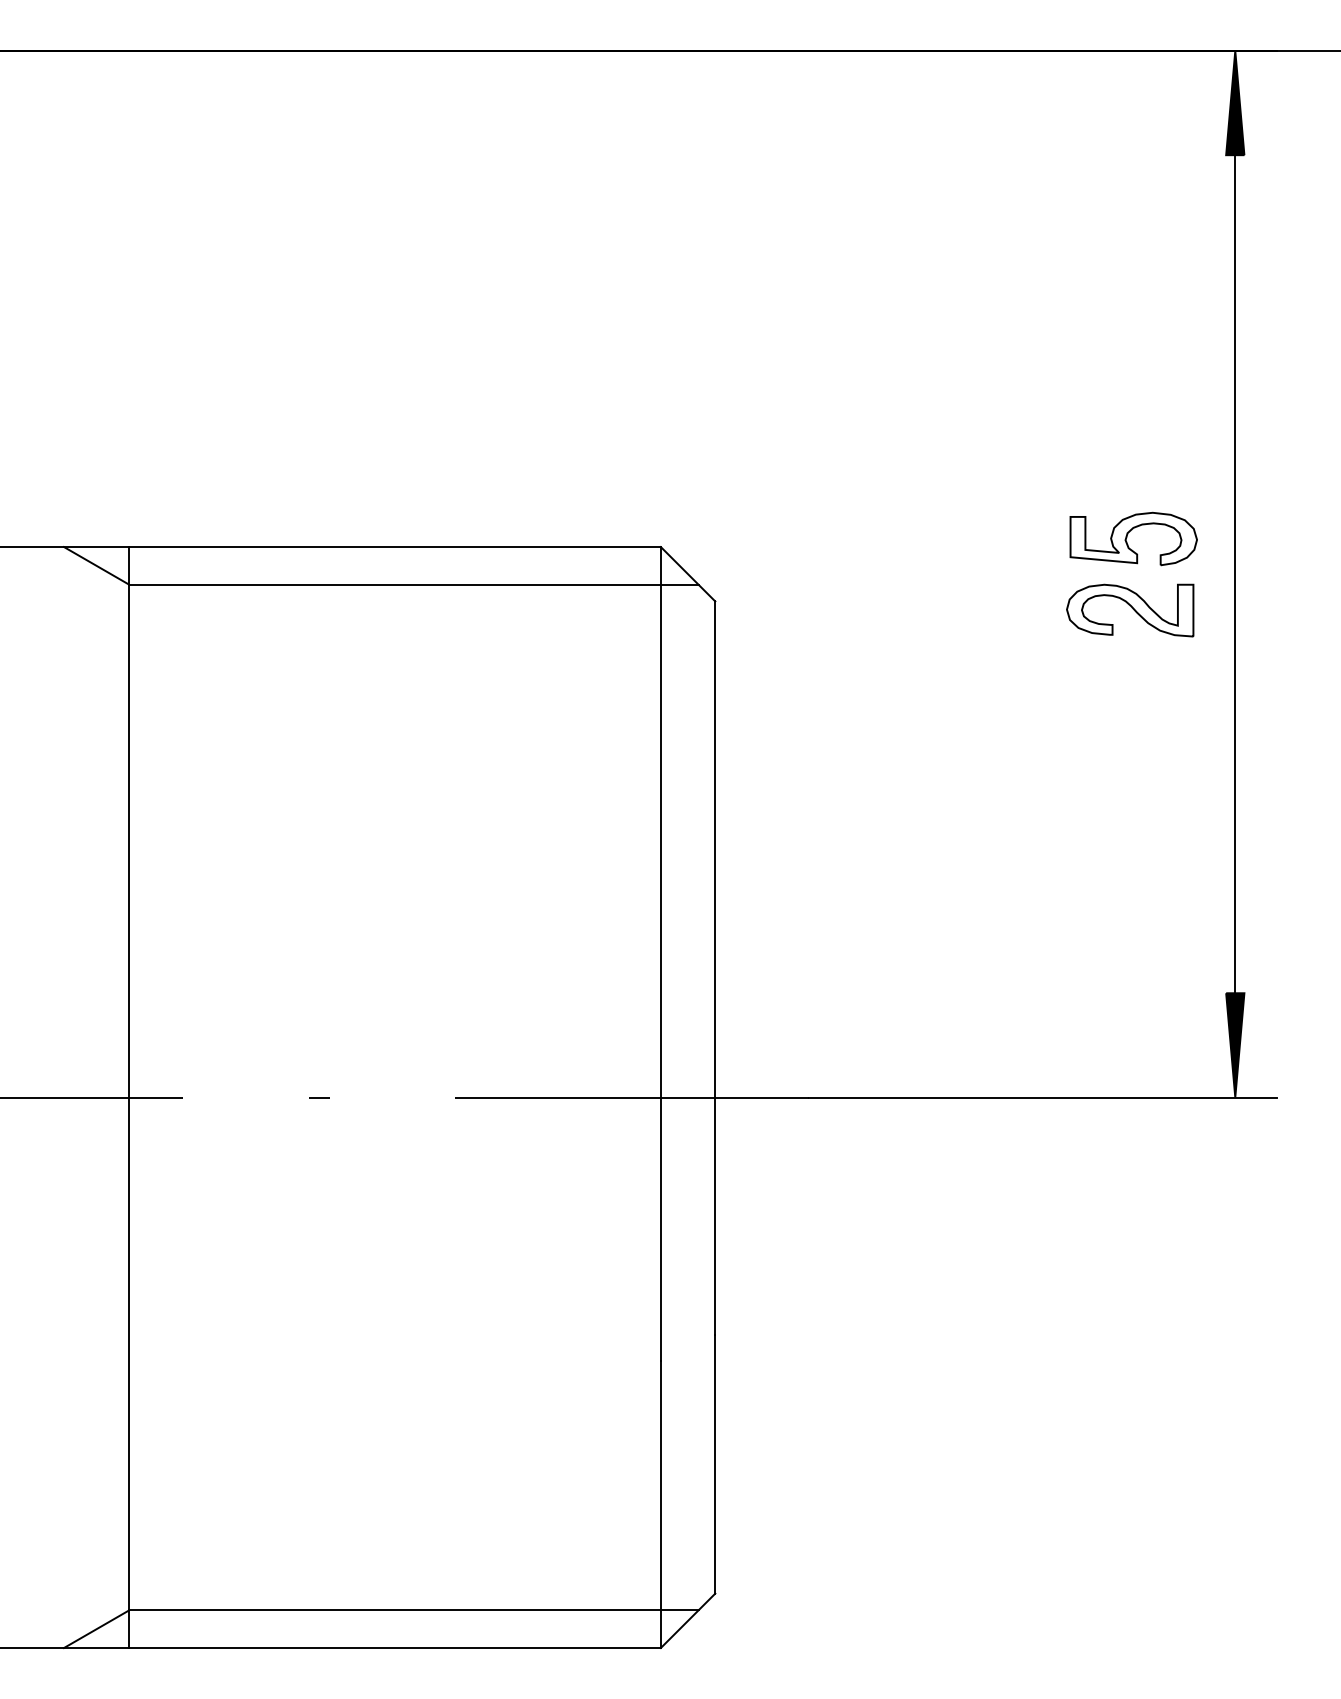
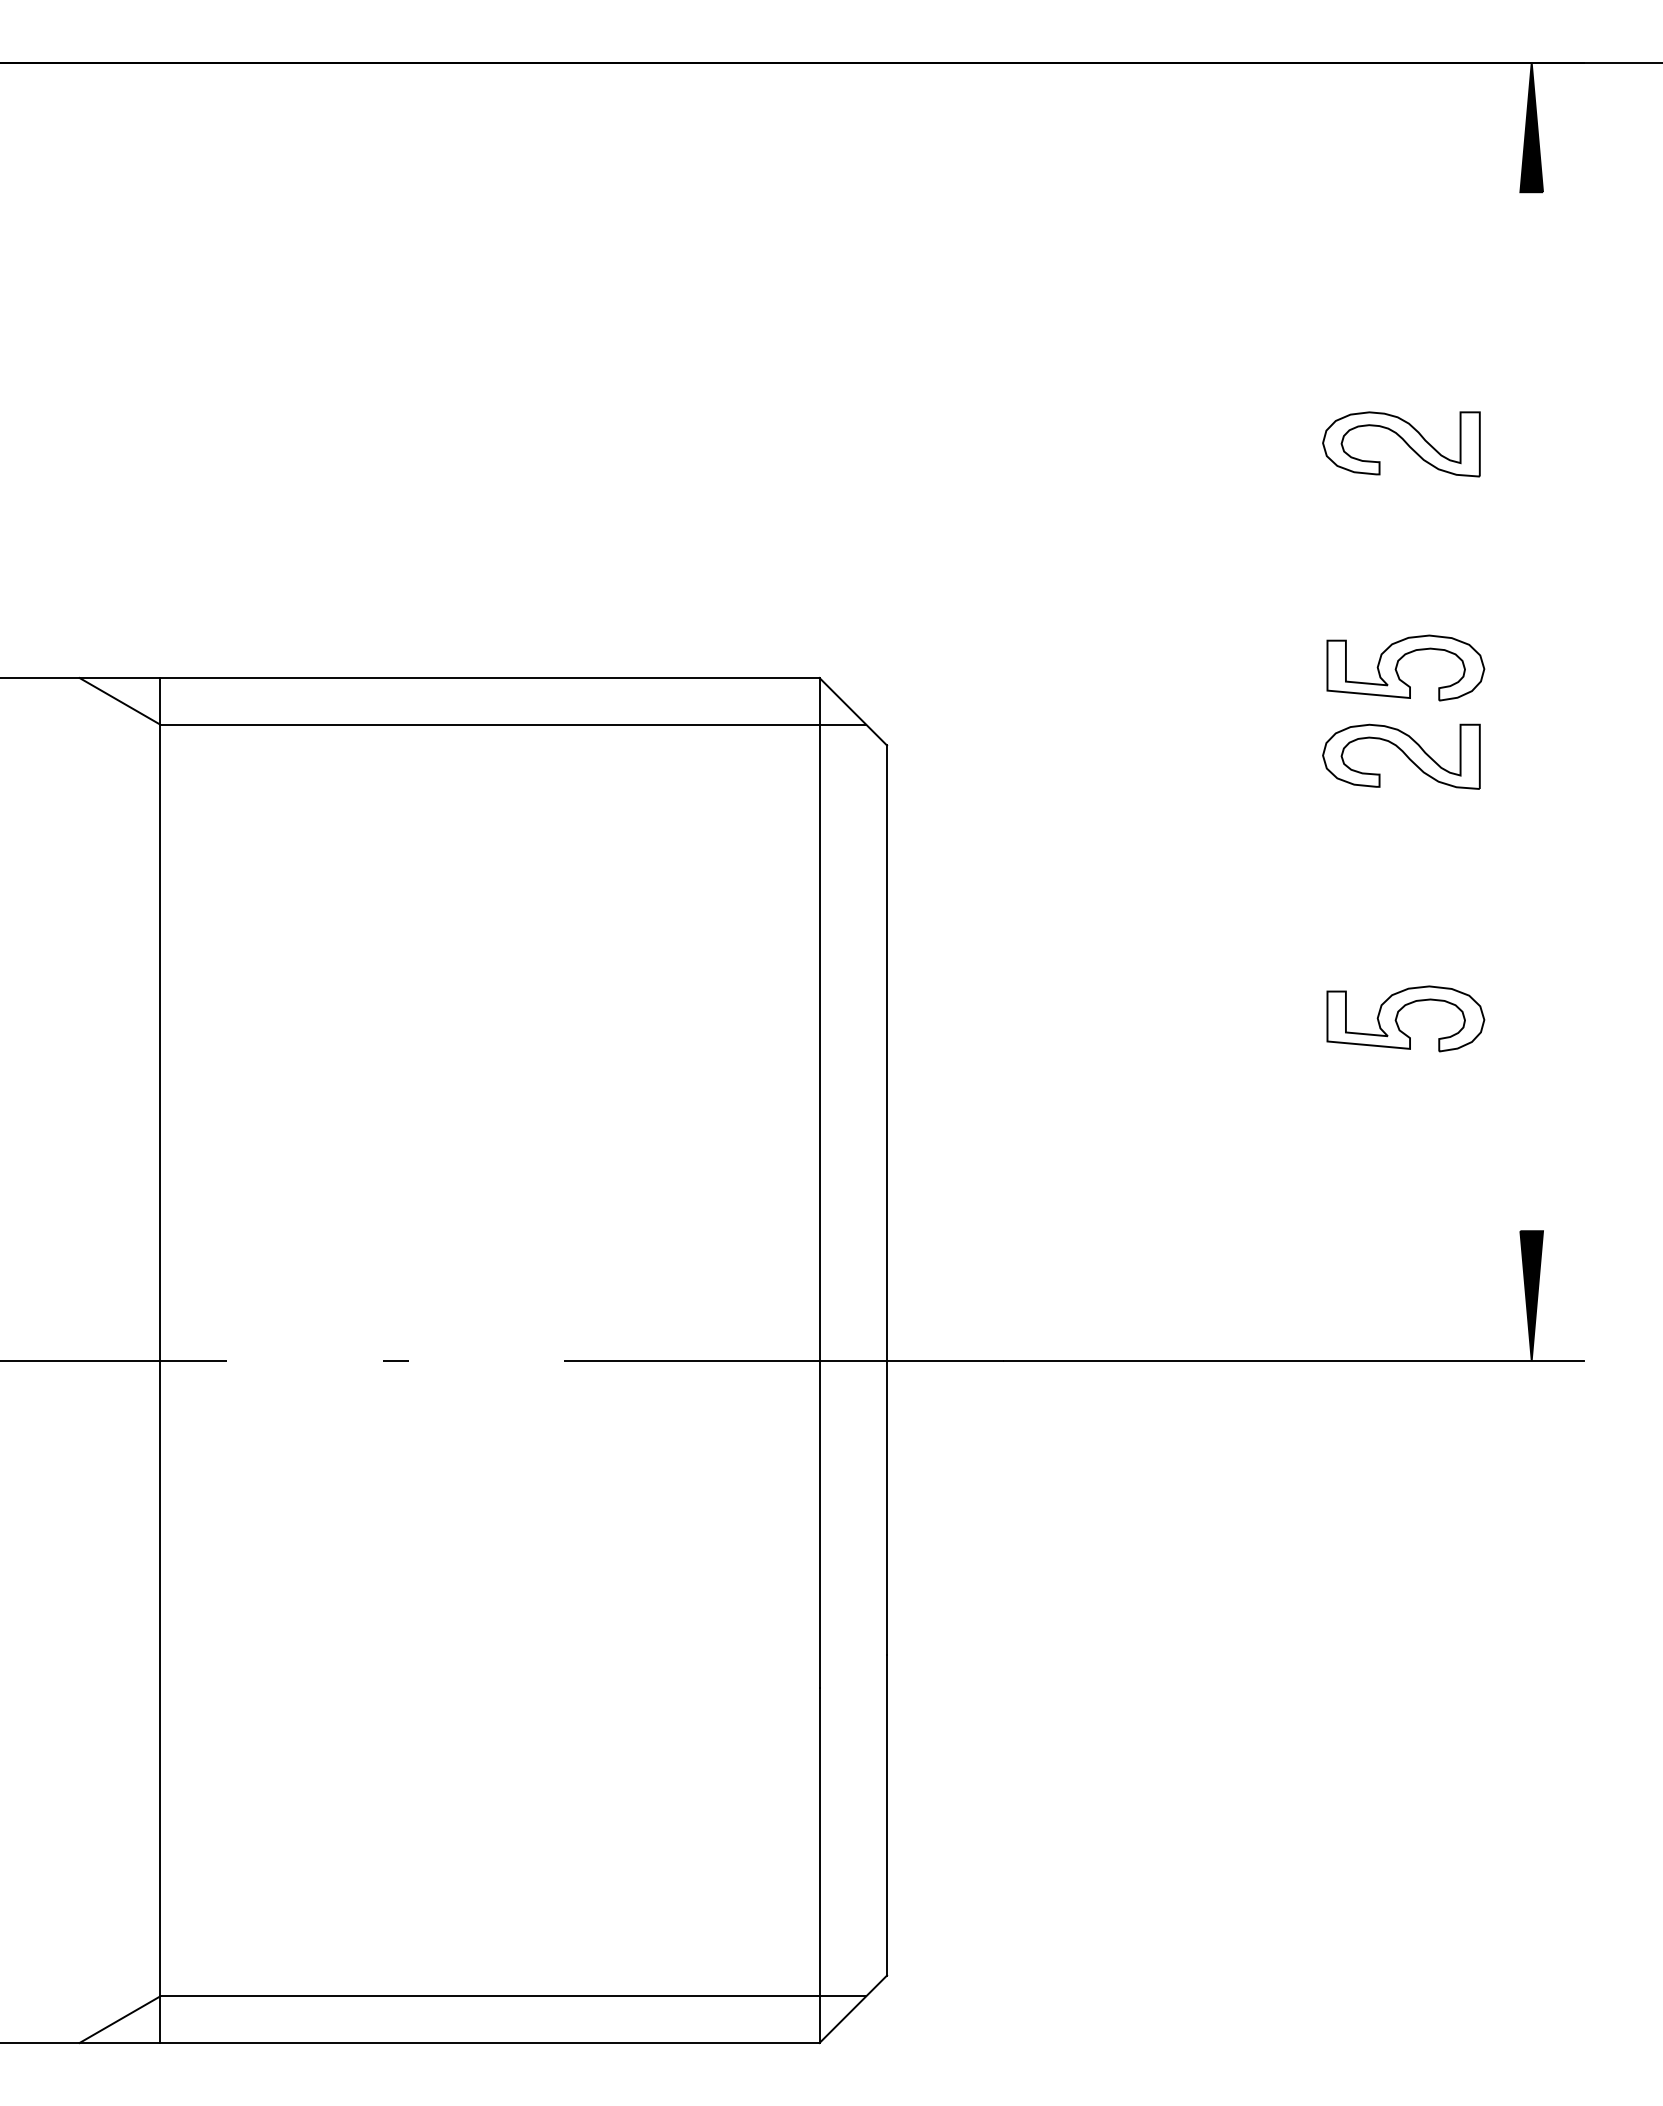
part: (1130, 358) -> (1401, 444), added
line: (1235, 574) -> (1531, 712), removed
part: (1127, 820) -> (1398, 1017), added

